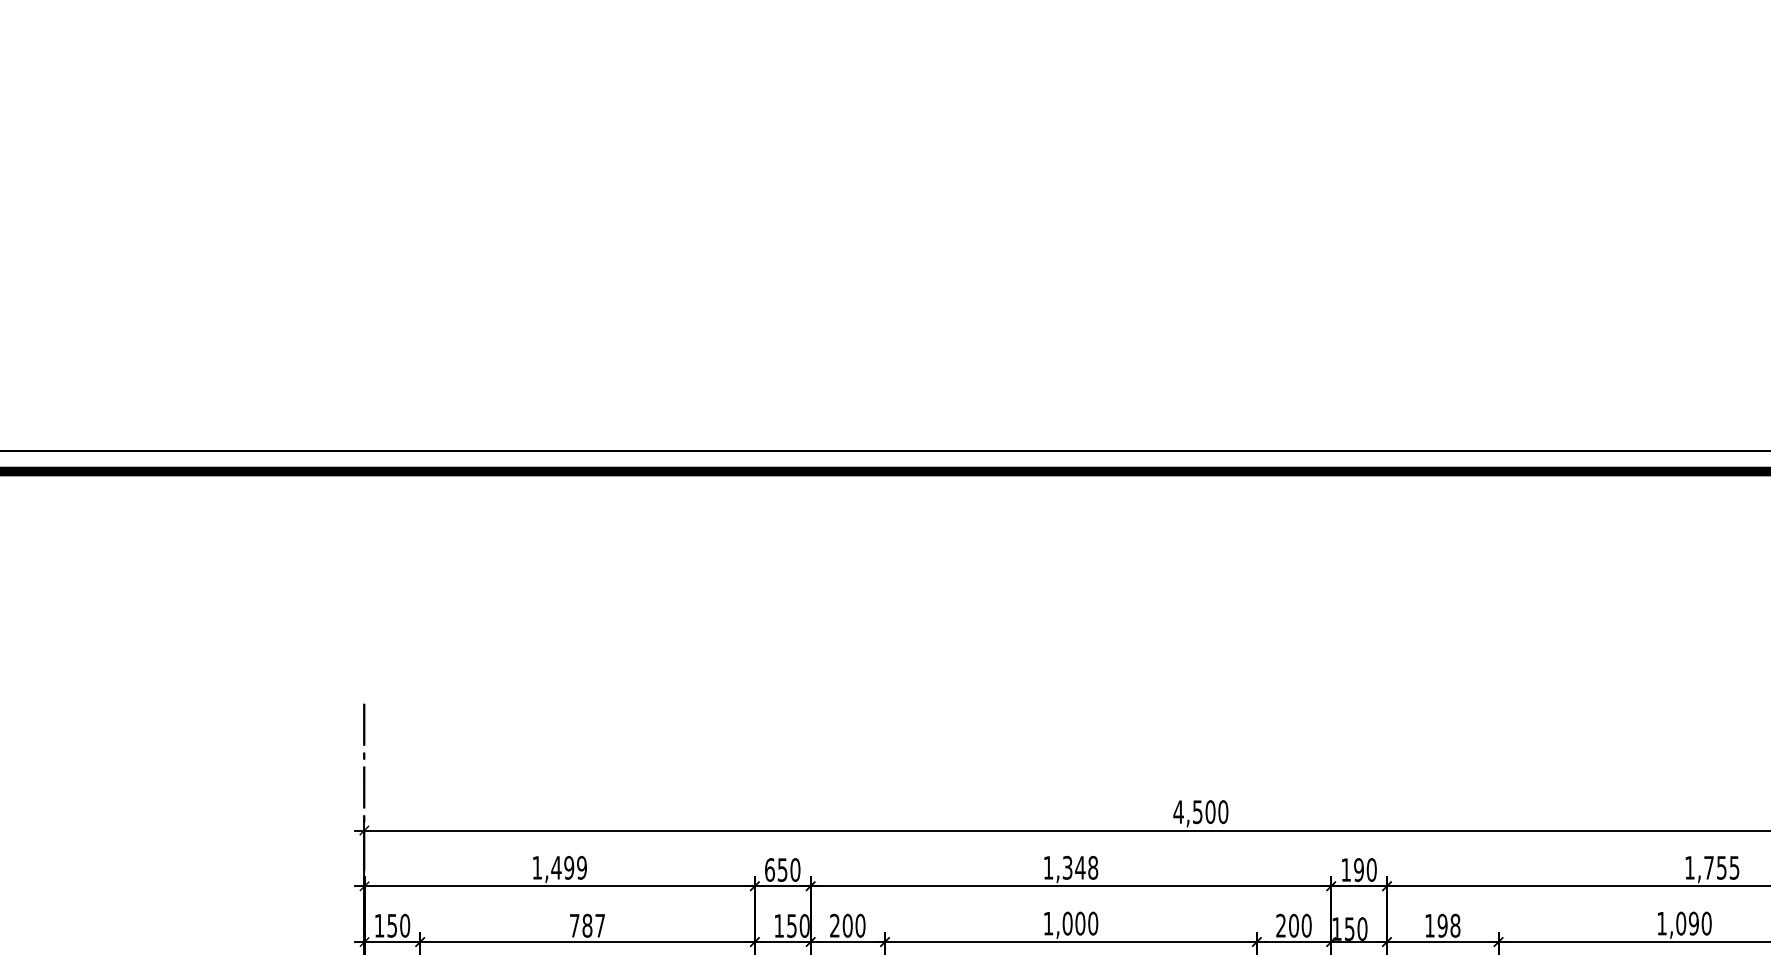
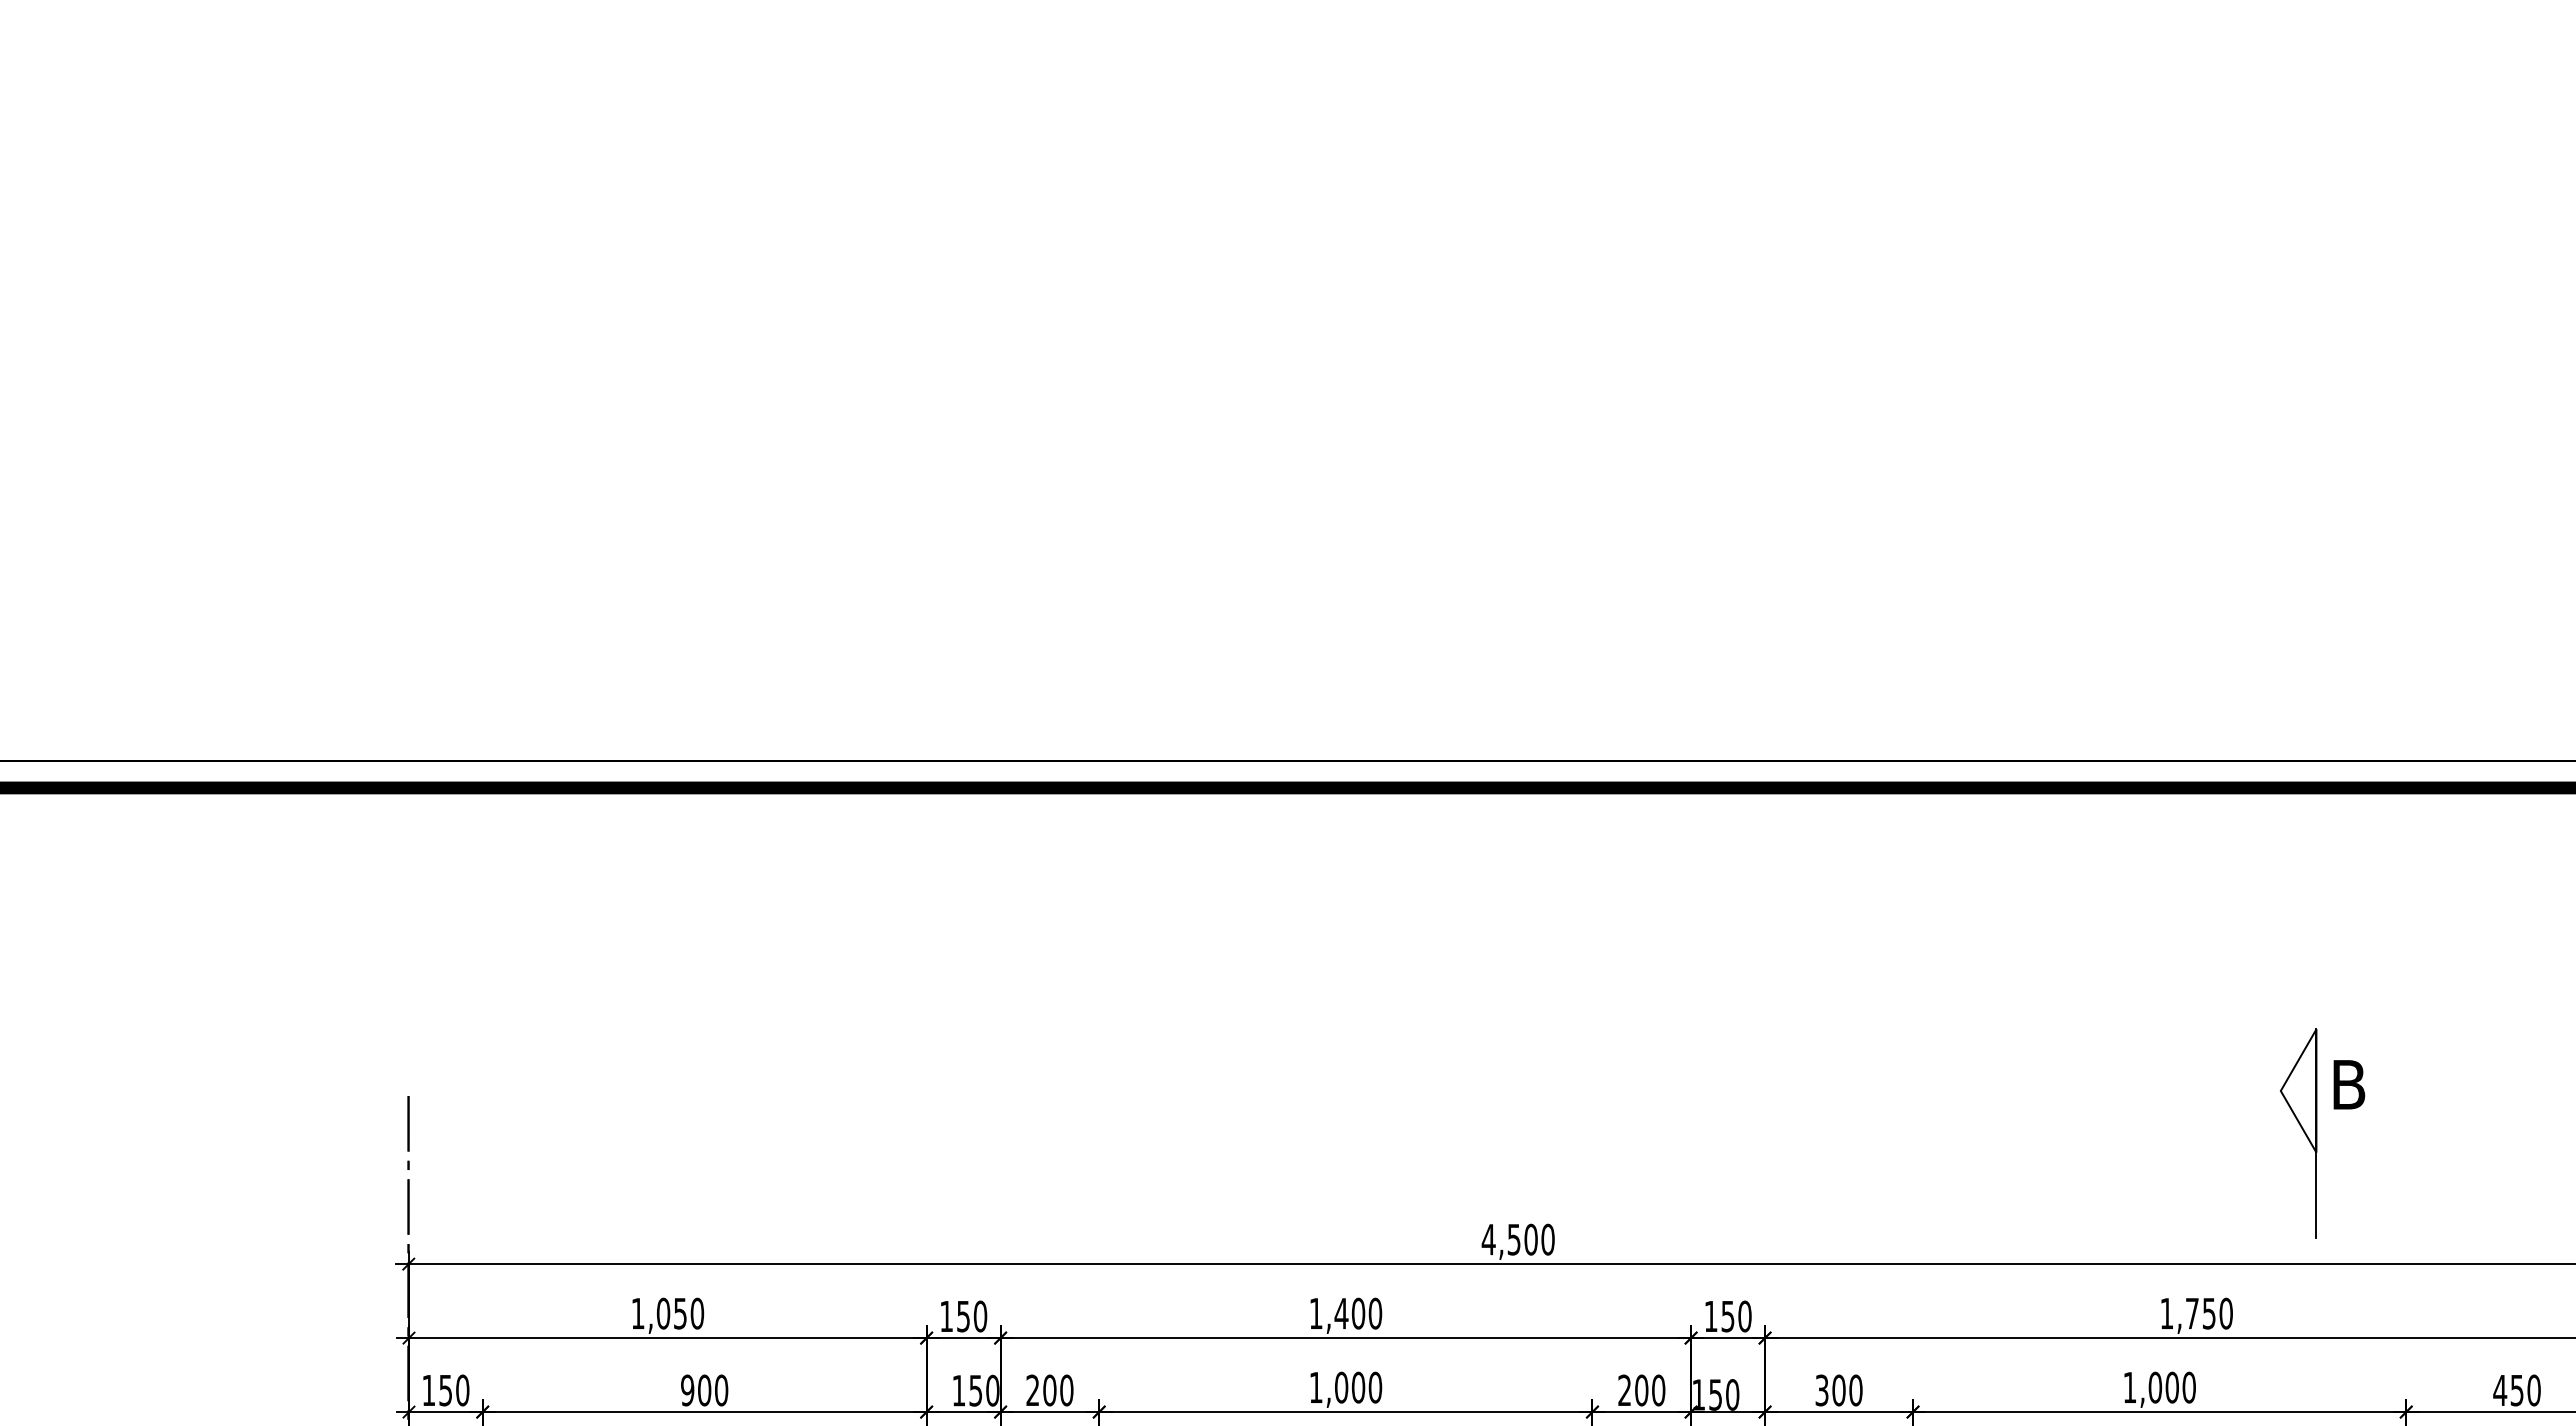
text: (569, 867) -> (680, 1313), 1,499 -> 1,050
text: (1080, 867) -> (1358, 1313), 1,348 -> 1,400
text: (1734, 867) -> (2225, 1313), 1,755 -> 1,750
text: (769, 870) -> (946, 1316), 650 -> 150
text: (1358, 870) -> (1727, 1316), 190 -> 150
text: (1693, 923) -> (2171, 1387), 1,090 -> 1,000
text: (587, 925) -> (704, 1390), 787 -> 900
text: (1442, 925) -> (1838, 1390), 198 -> 300

